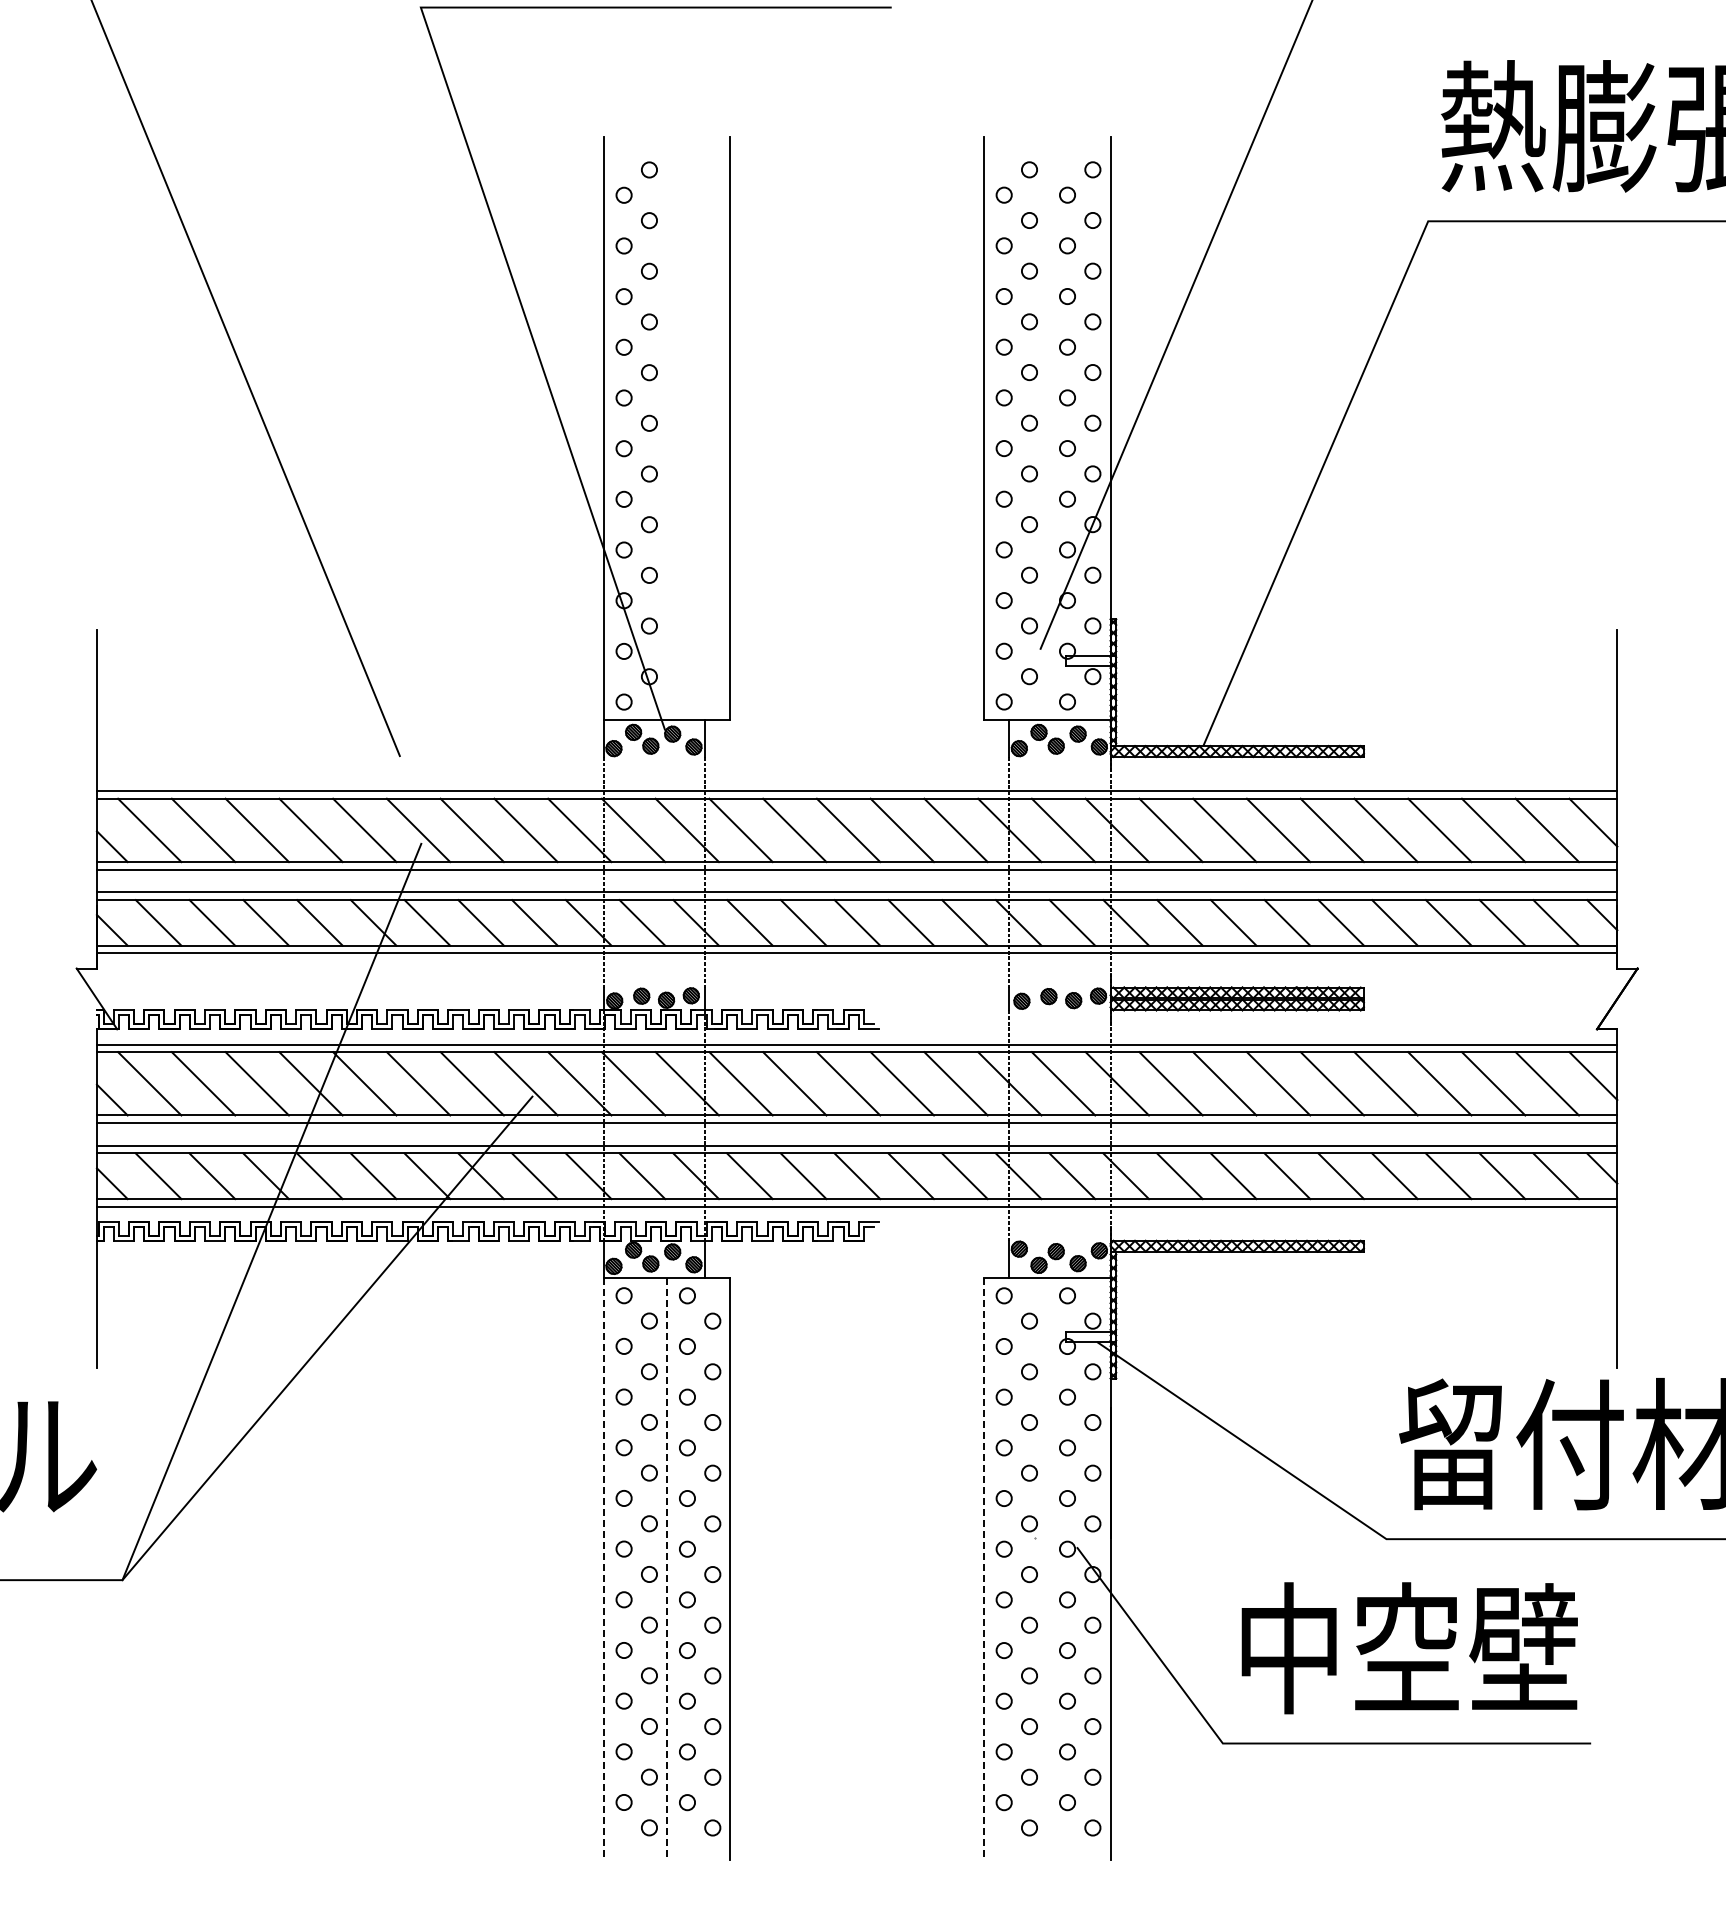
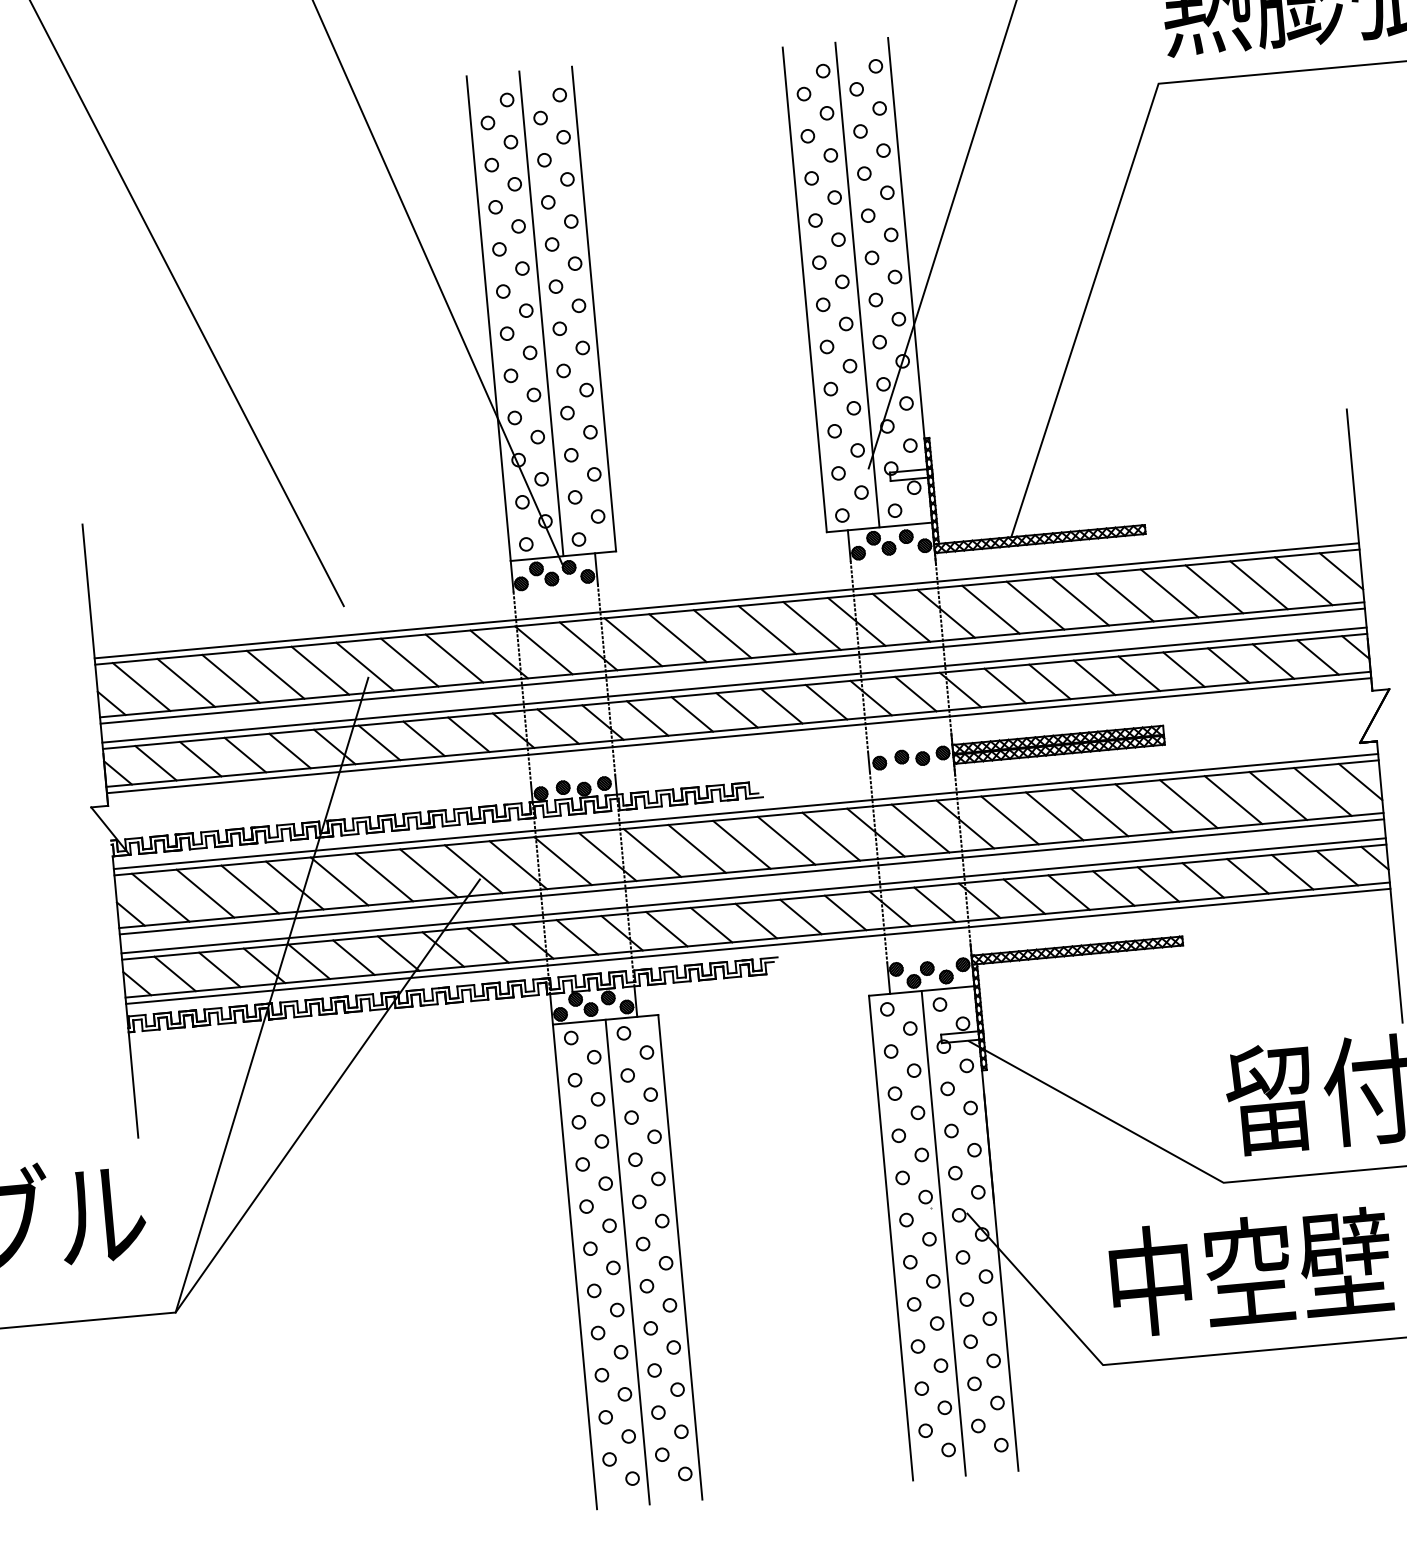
line: (667, 428) -> (541, 313), added
part: (706, 428) -> (574, 310), added
line: (1047, 428) -> (857, 284), added
line: (1047, 1568) -> (943, 1232), added
line: (603, 1569) -> (574, 1267), dashed -> solid
line: (667, 1569) -> (628, 1262), dashed -> solid
line: (983, 1569) -> (890, 1238), dashed -> solid

